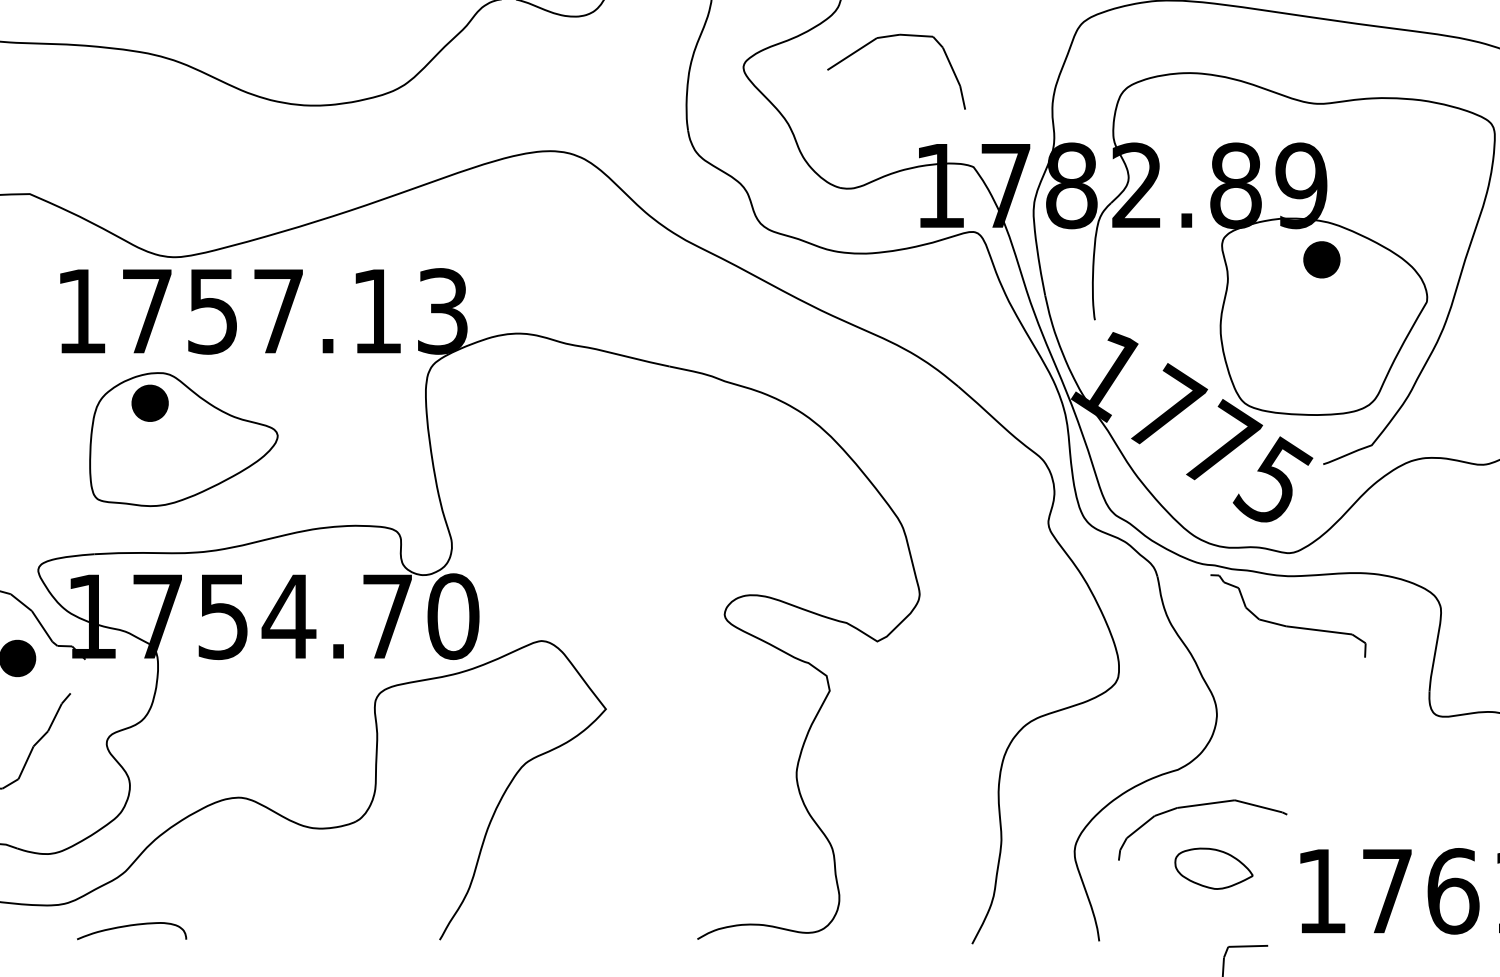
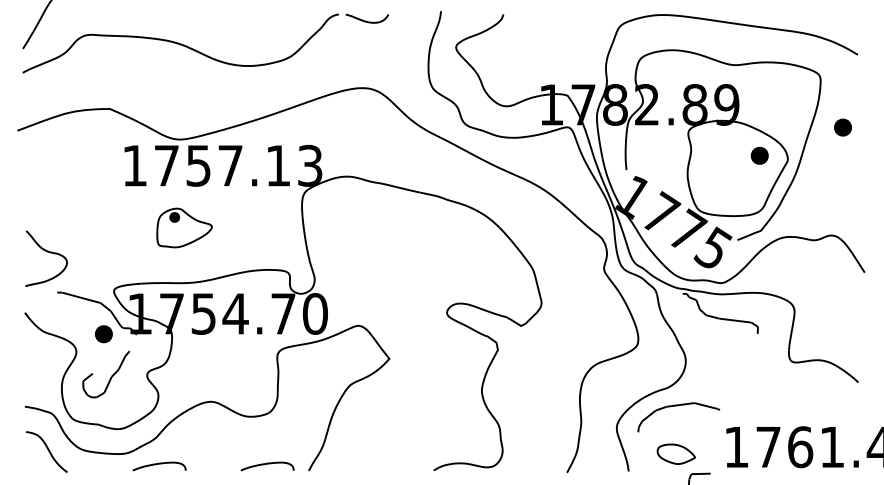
part: (890, 38) -> (527, 33), removed
part: (1321, 259) -> (759, 155), moved
part: (183, 438) -> (184, 227), size x0.6
part: (1212, 867) -> (675, 453), moved
curve: (354, 926) -> (267, 464), added

